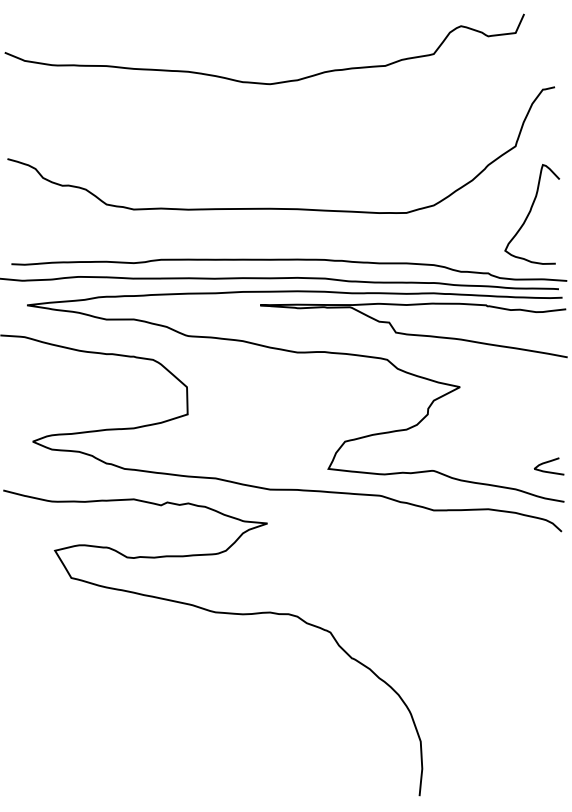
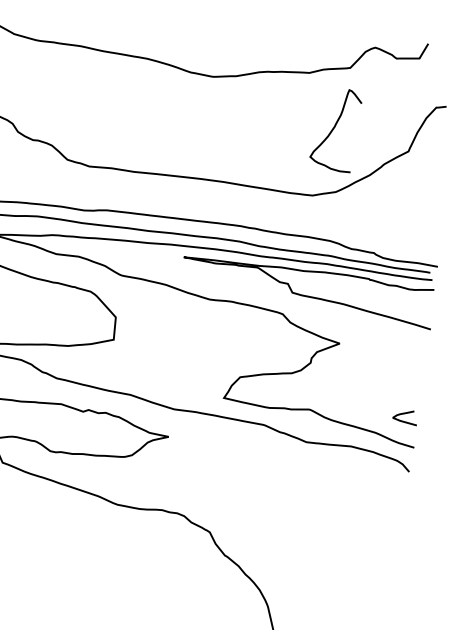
curve: (530, 213) -> (334, 128), moved

